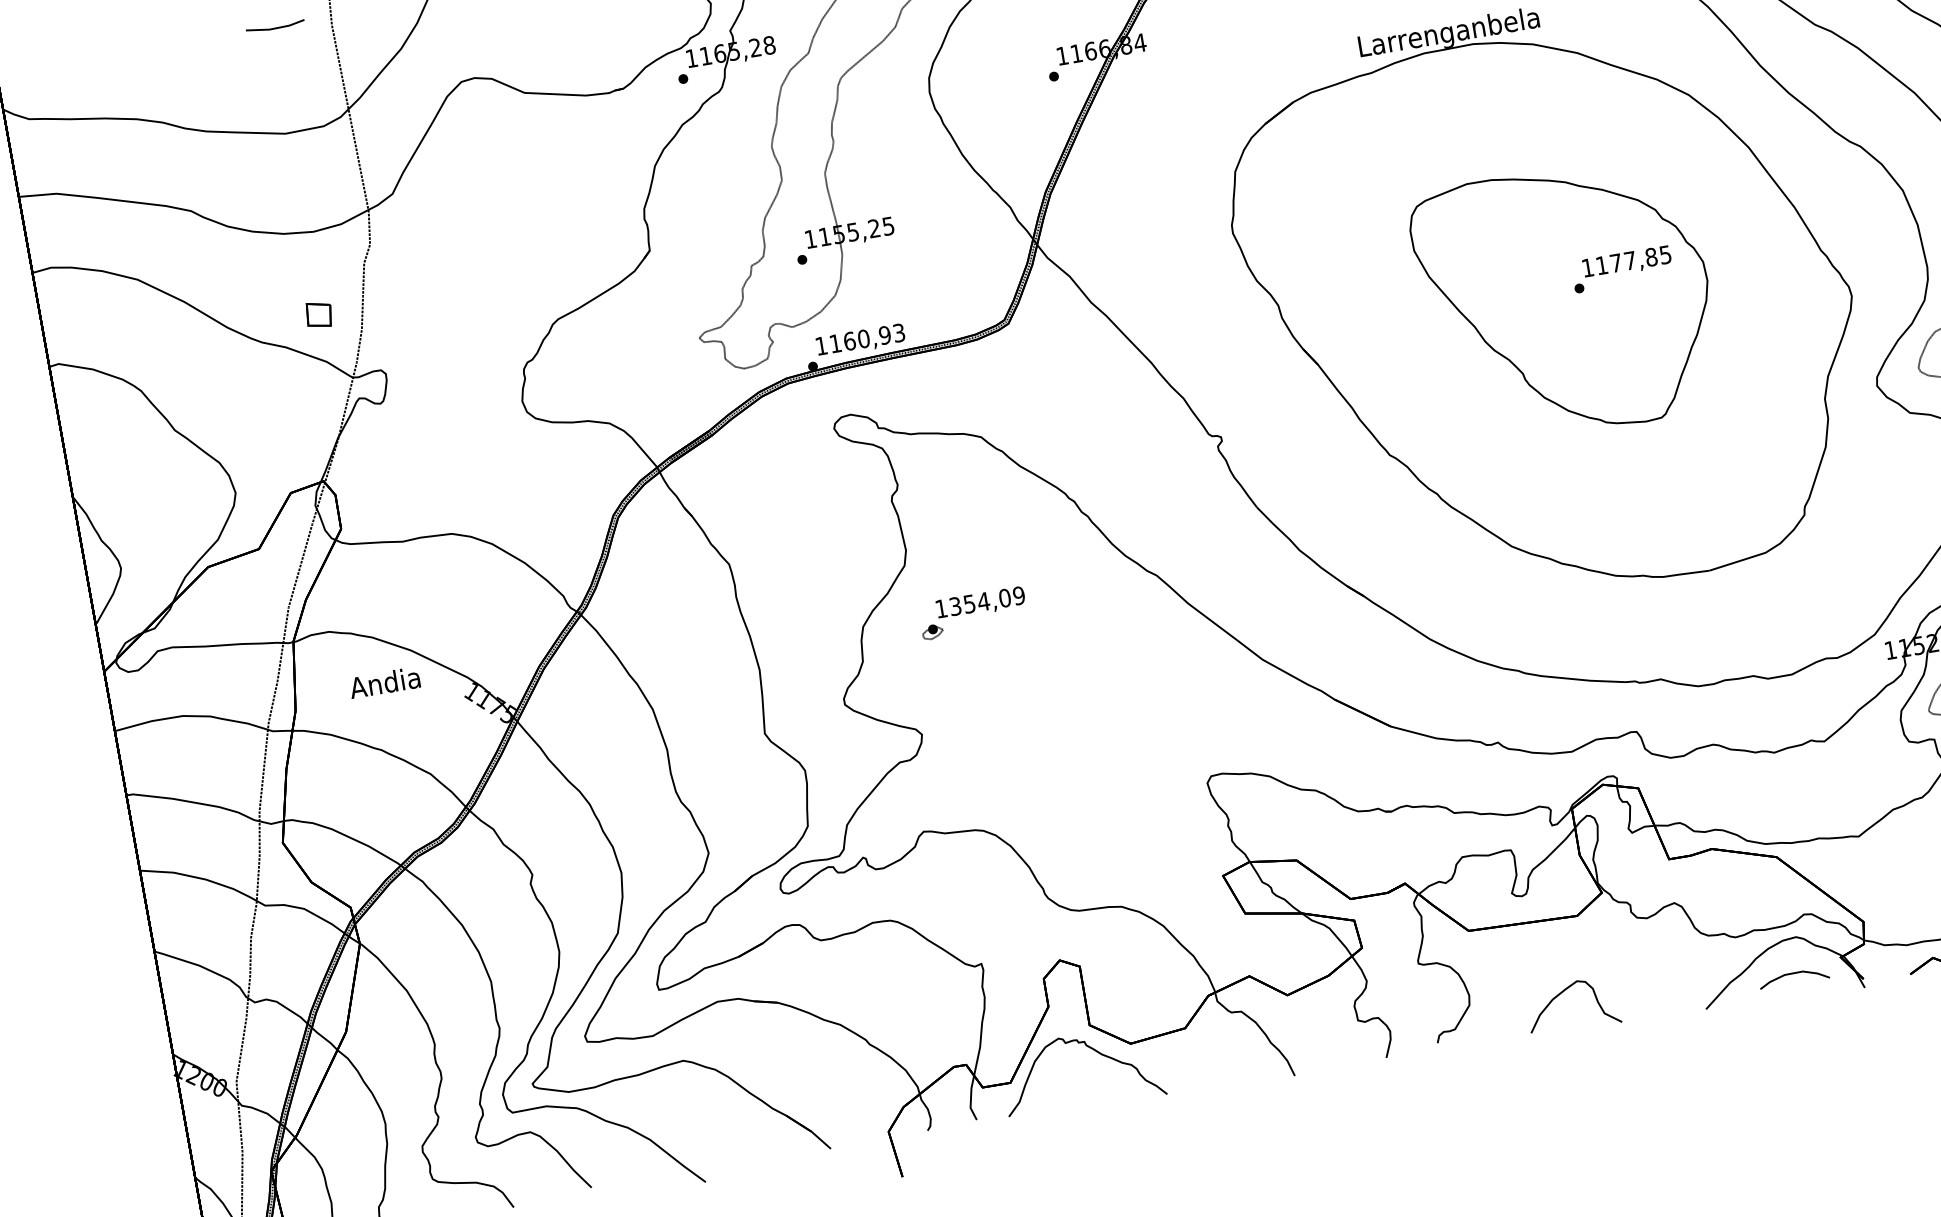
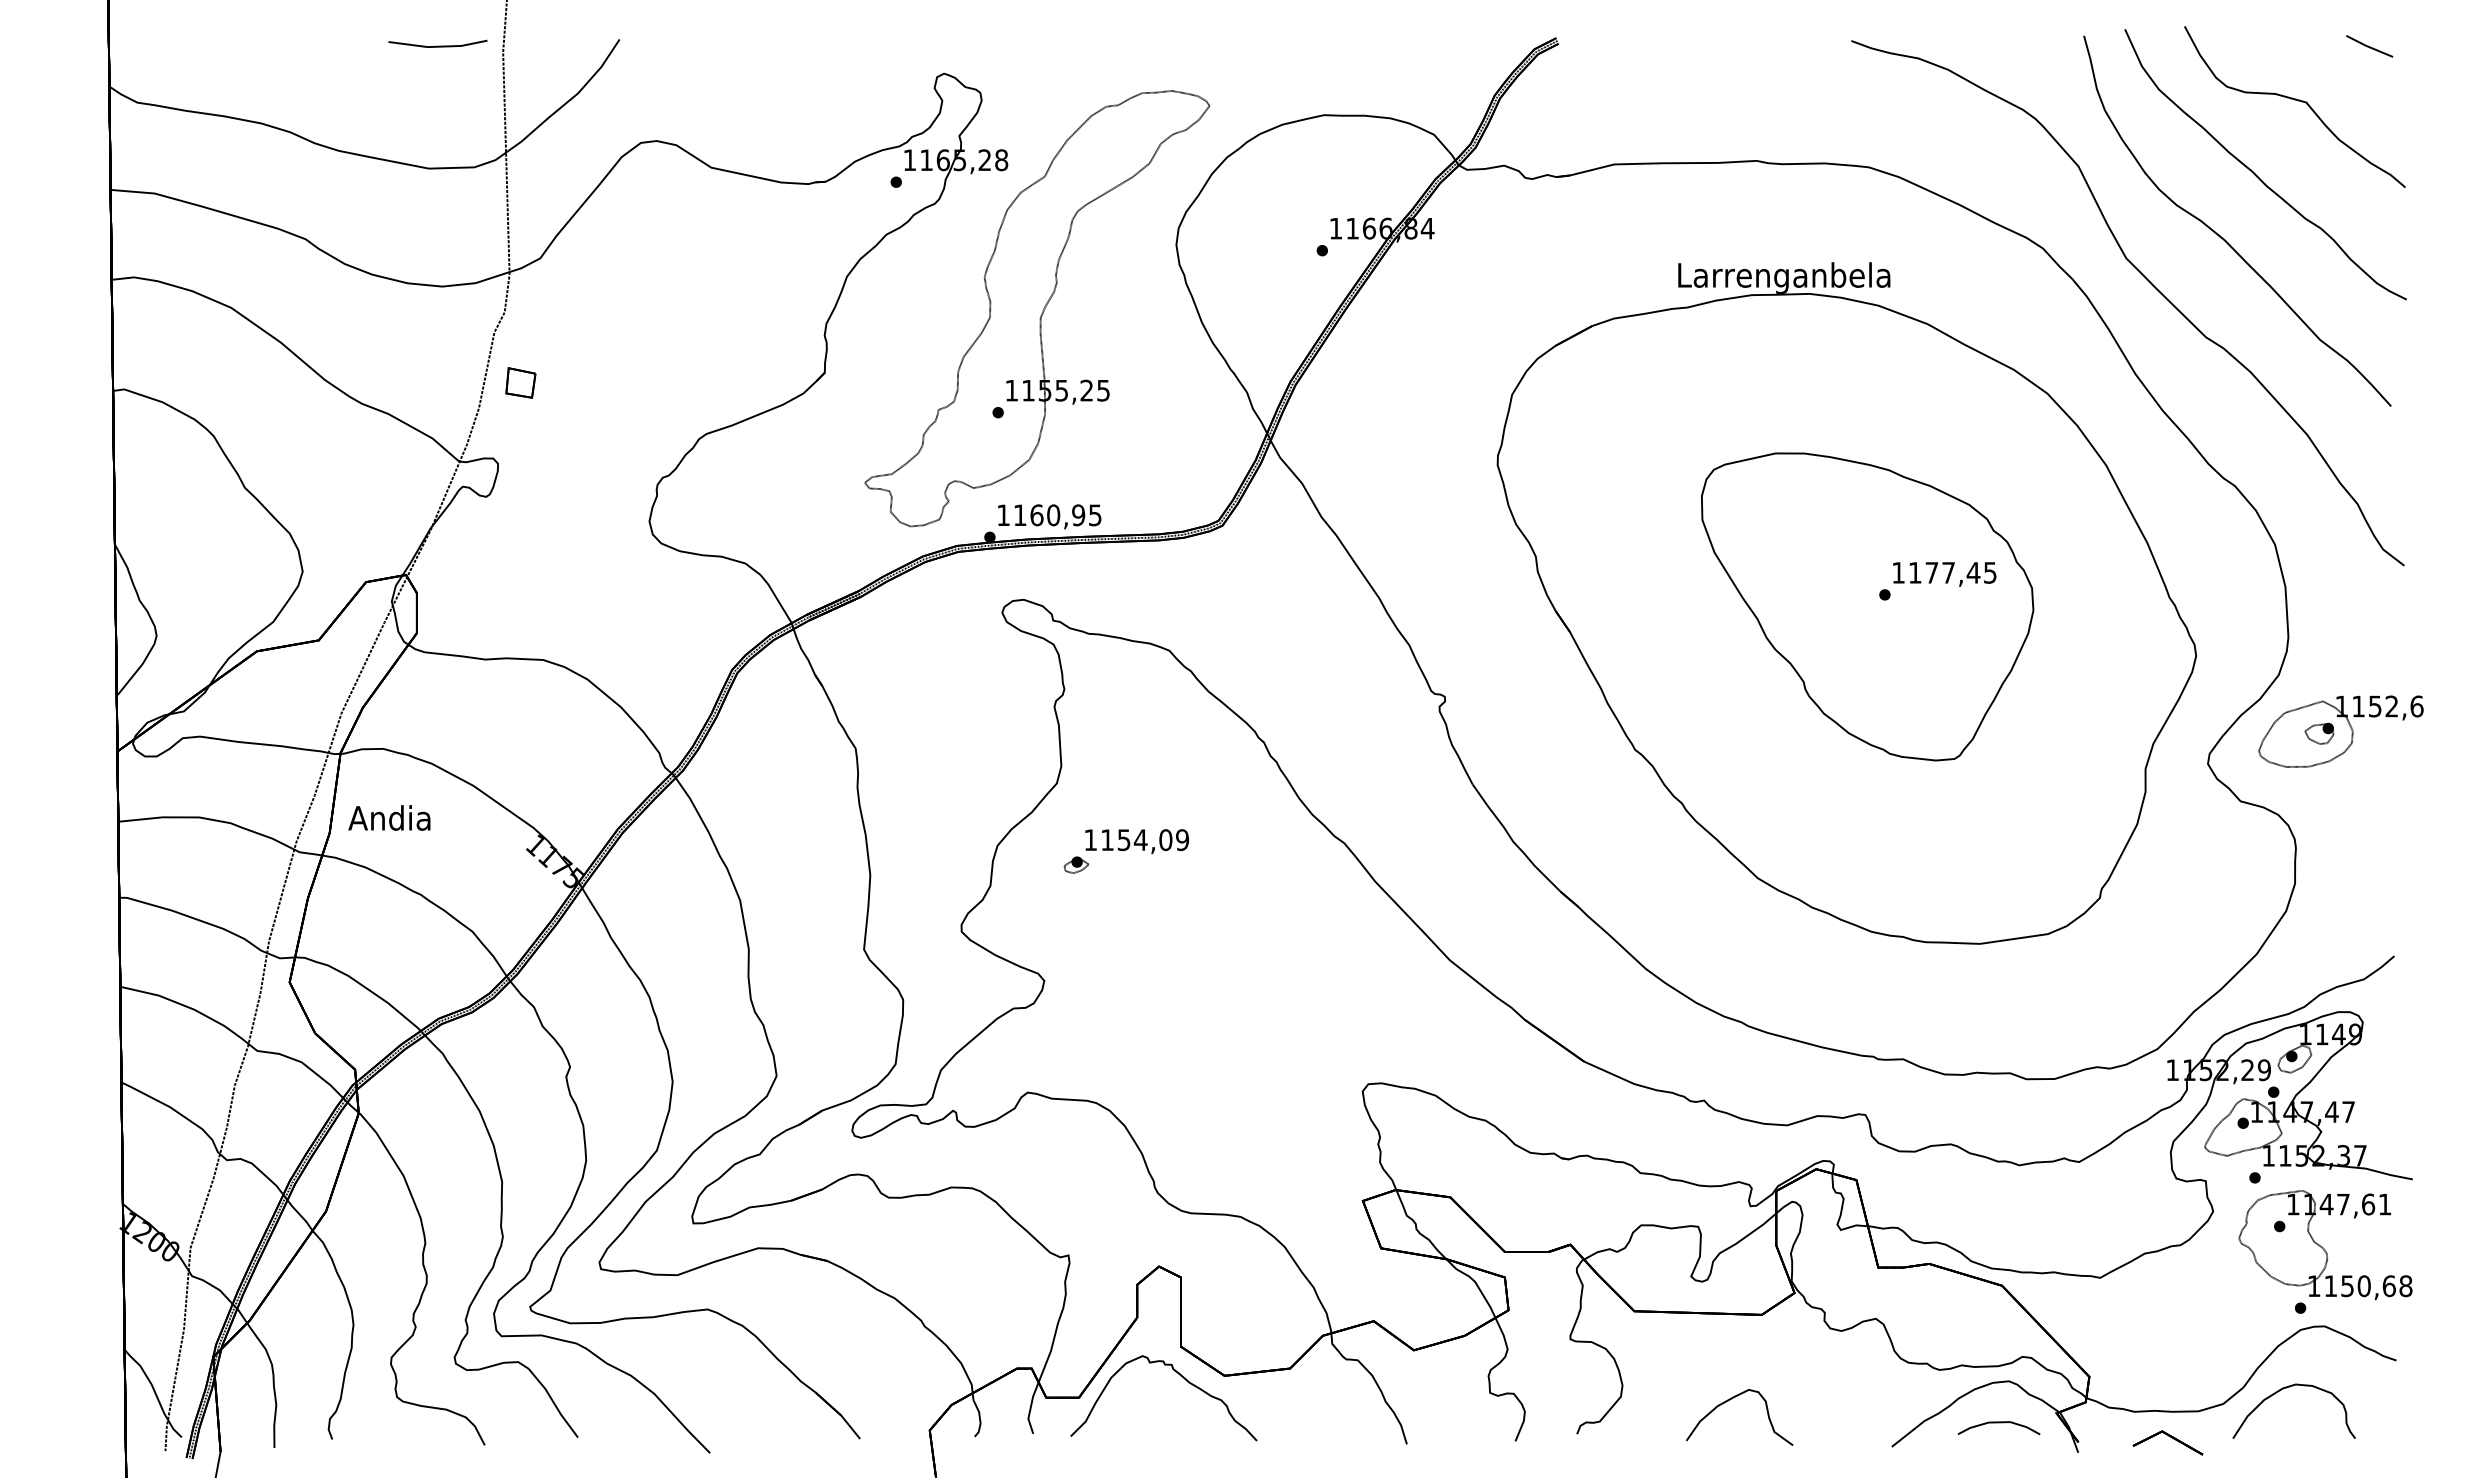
part: (274, 26) -> (437, 43), size x1.43
text: (1651, 256) -> (1973, 572), 1177,85 -> 1177,45
part: (318, 314) -> (520, 382), moved
text: (899, 332) -> (1095, 514), 1160,93 -> 1160,95
text: (955, 606) -> (1107, 840), 1354,09 -> 1154,09
text: (384, 682) -> (389, 817), moved

